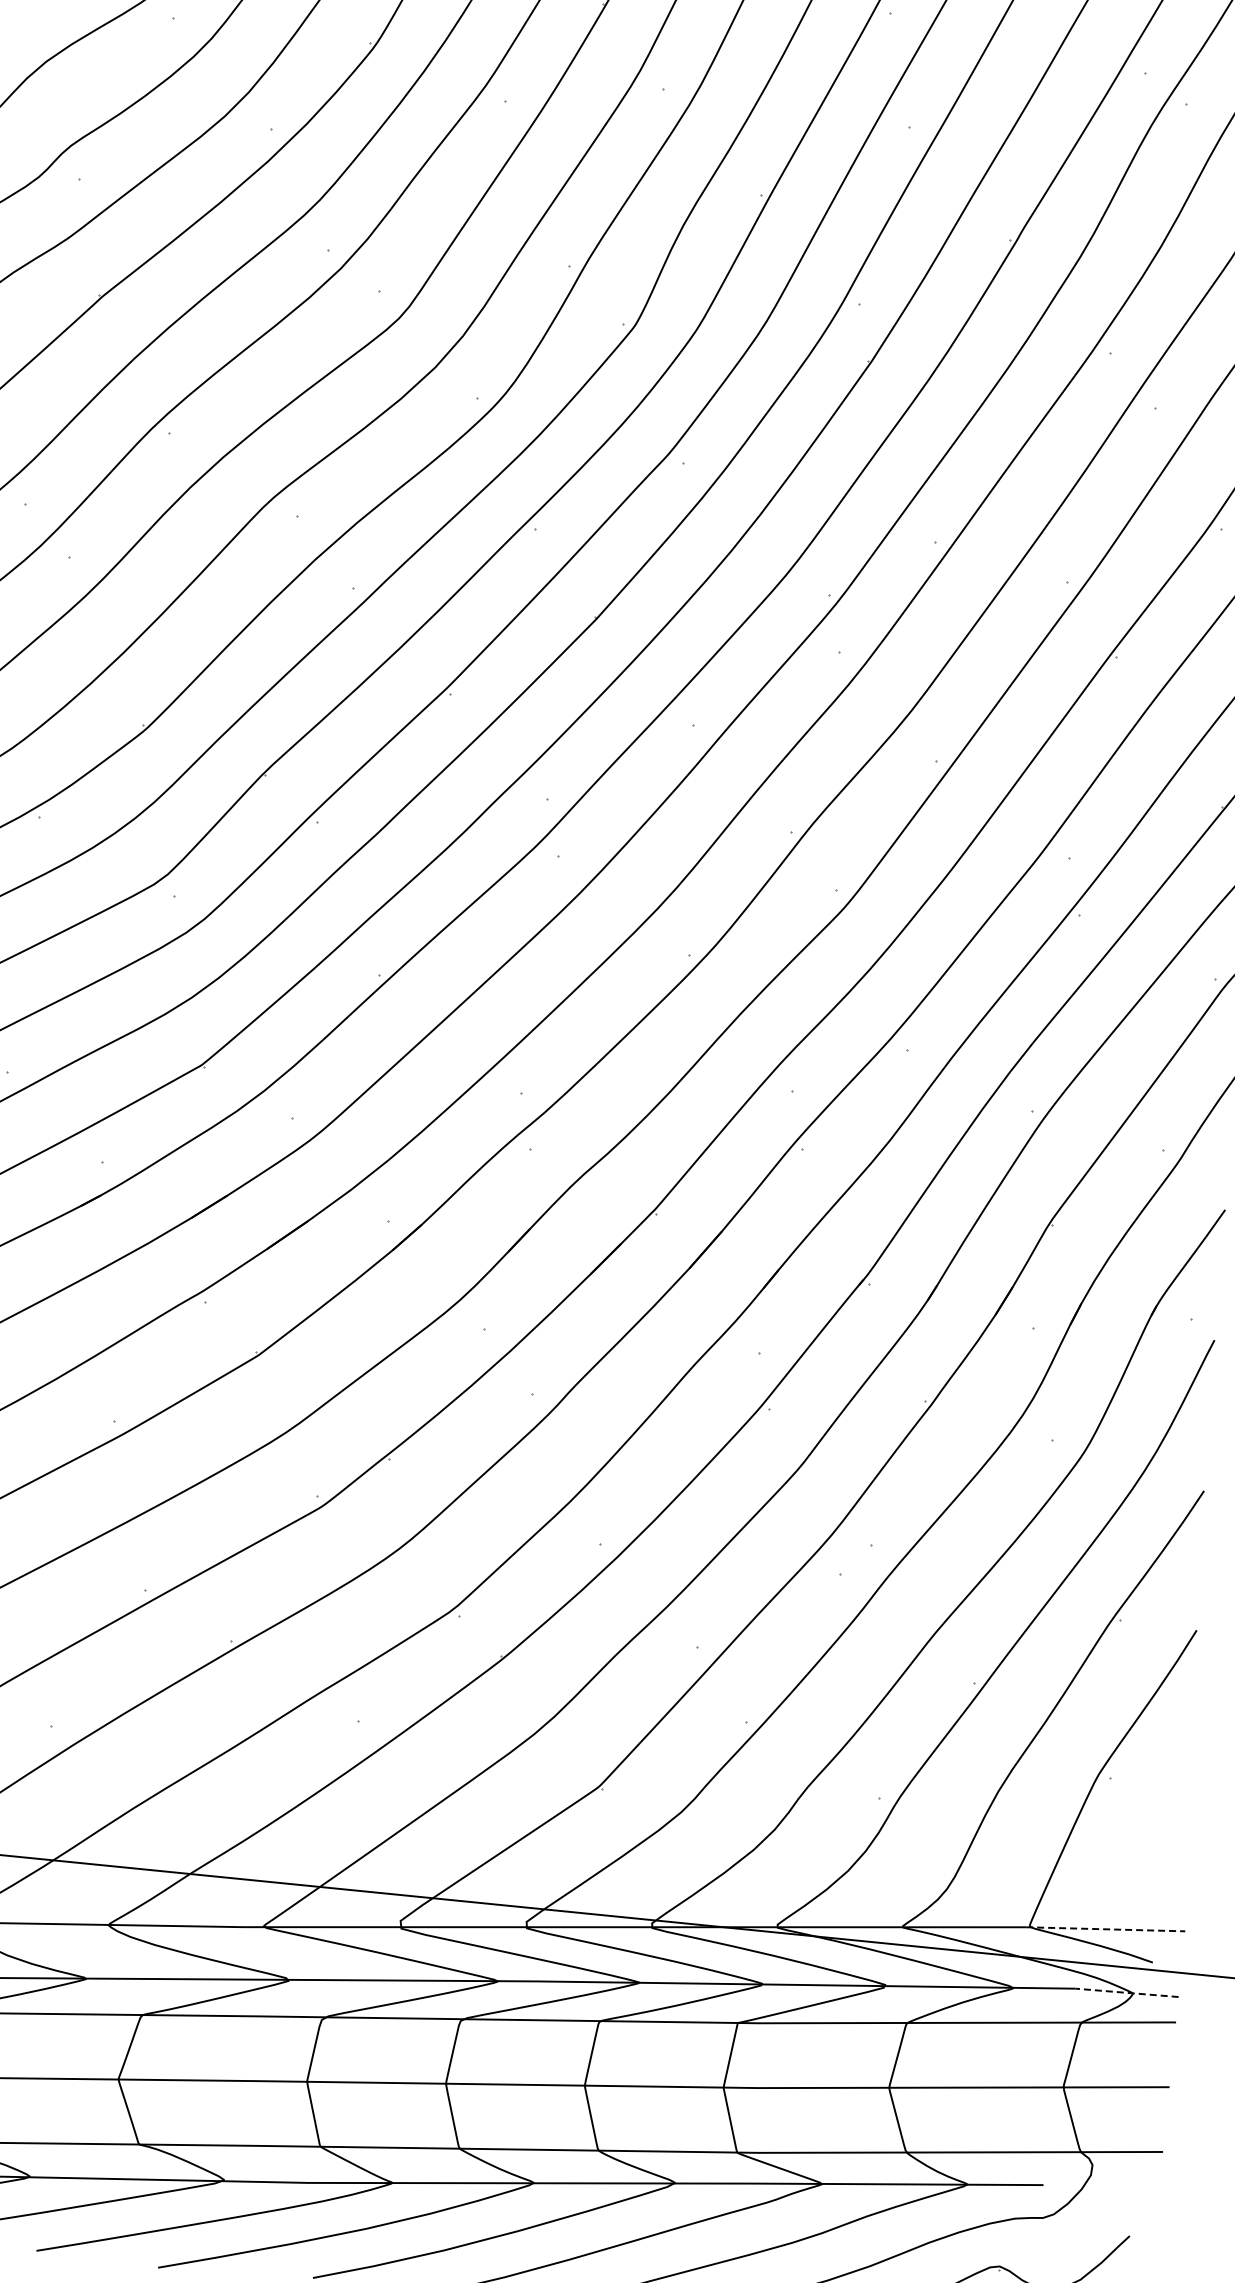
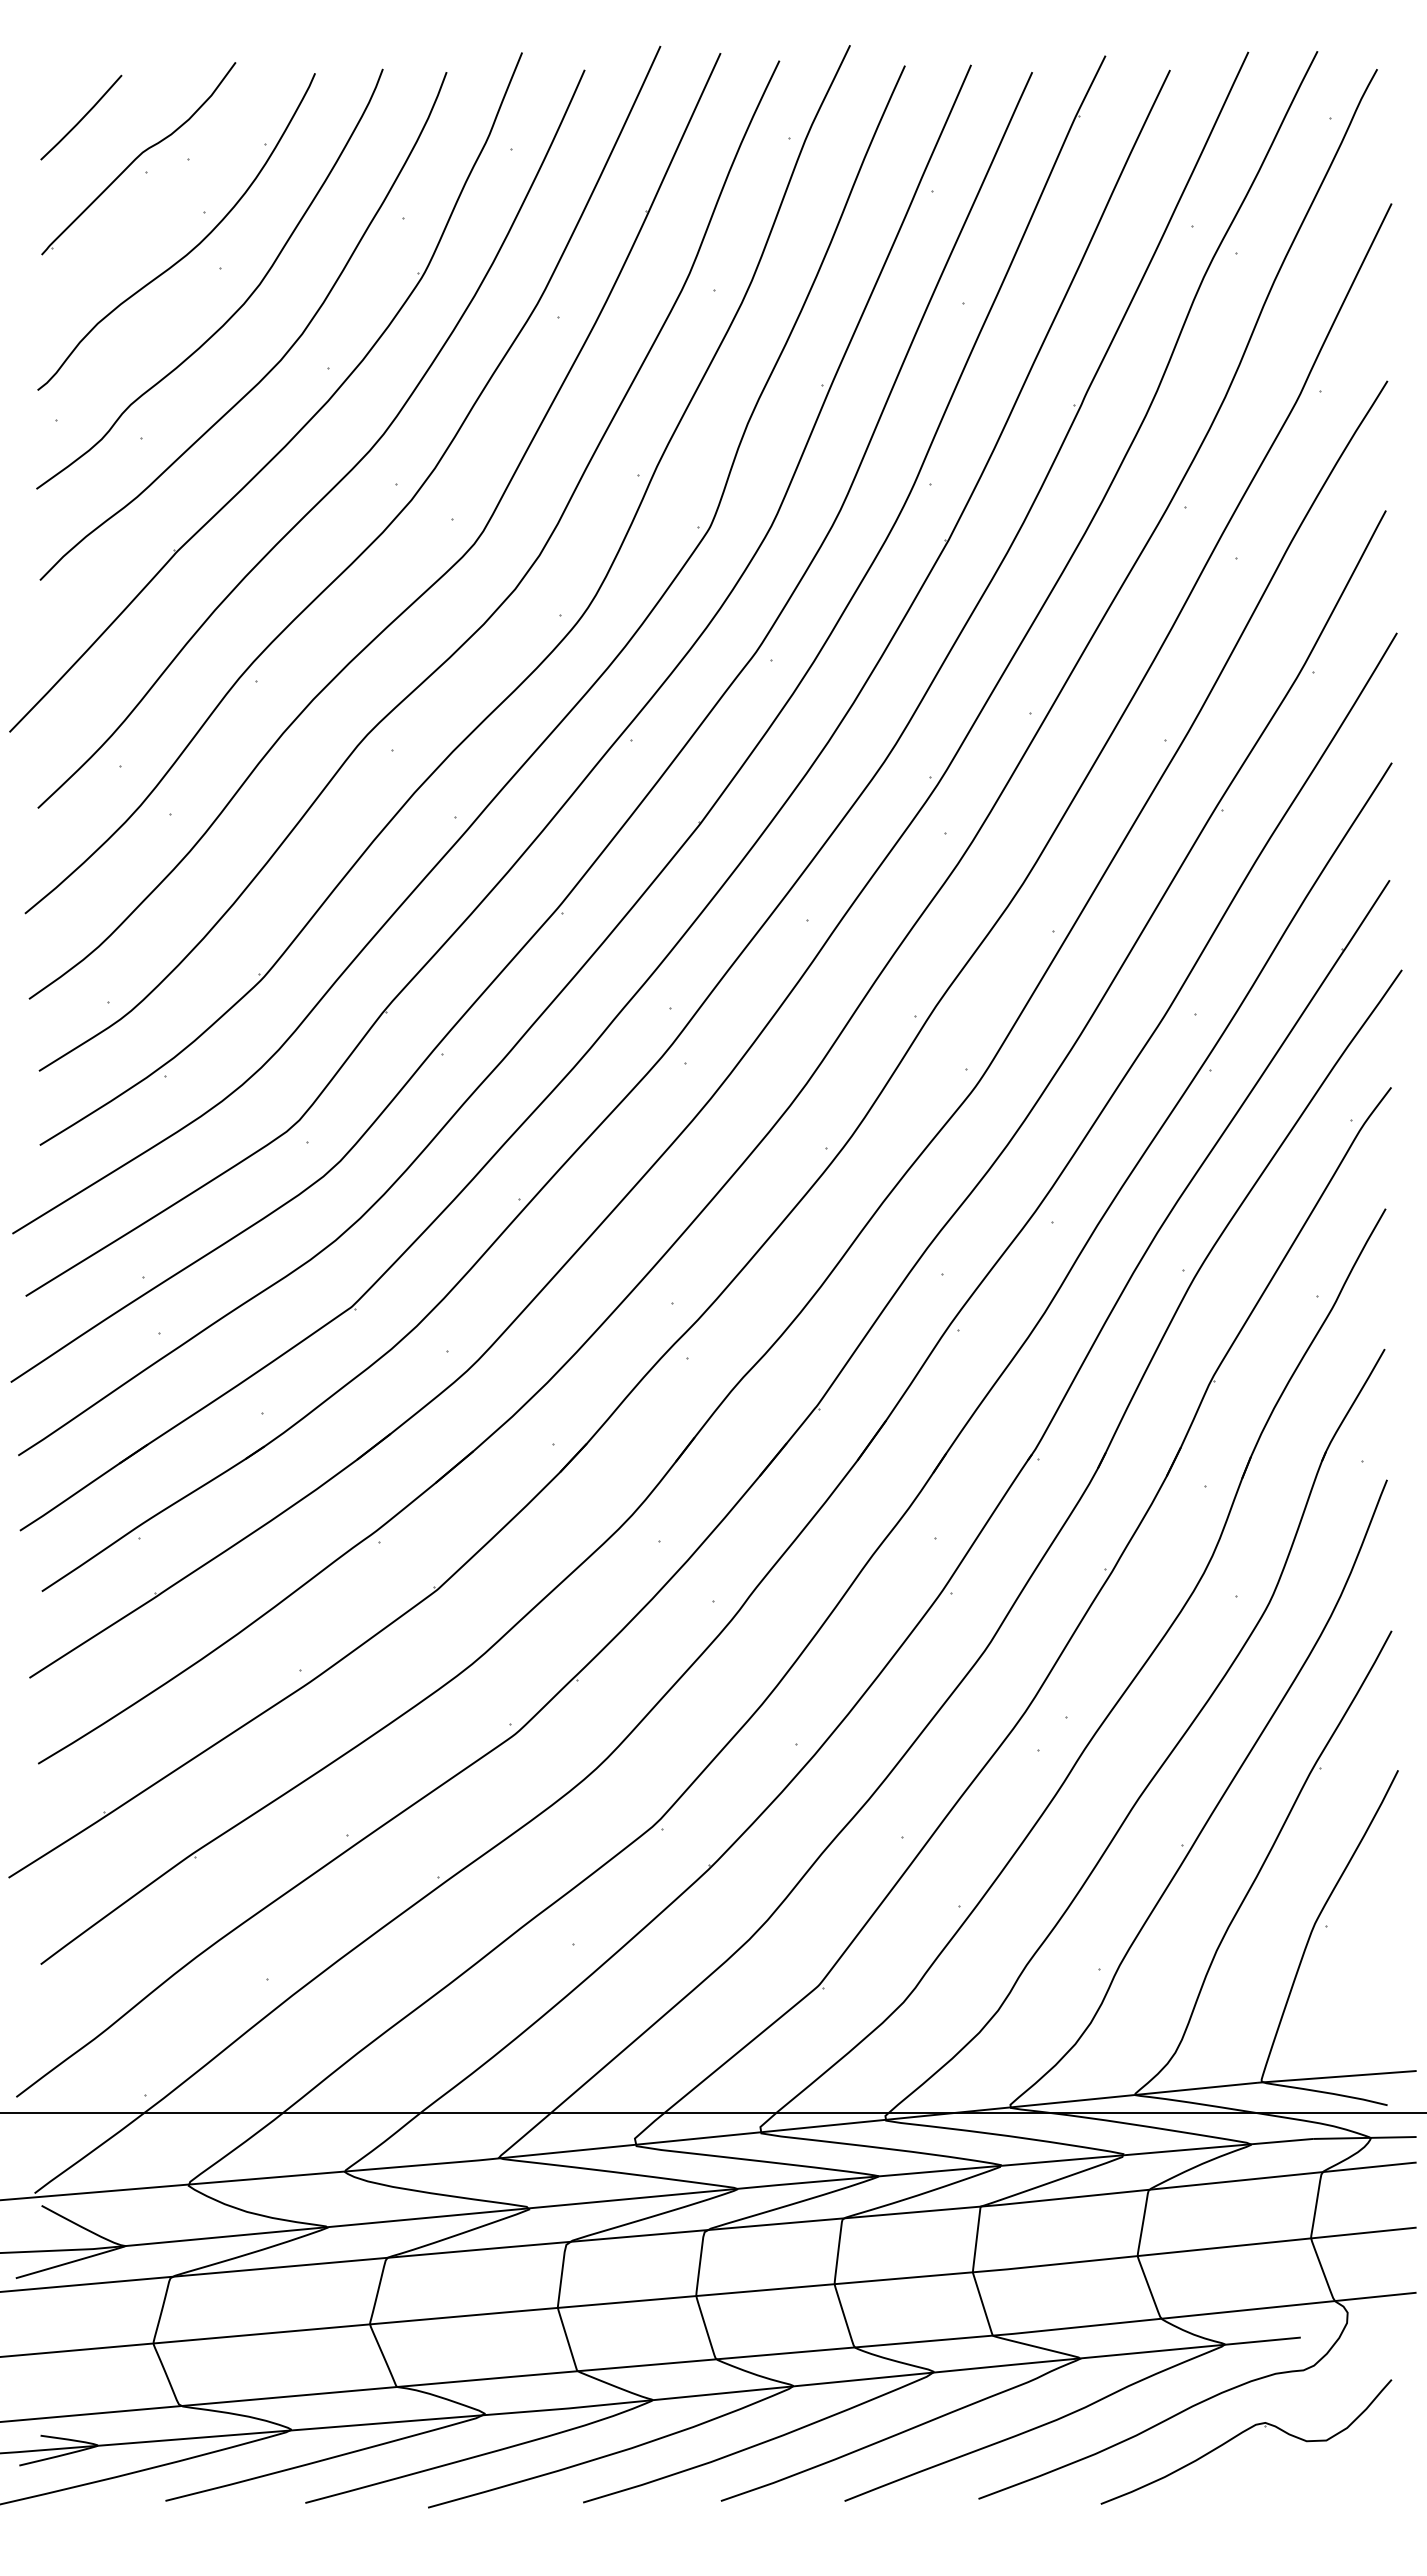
line: (1105, 1928) -> (1337, 2076), dashed -> solid
line: (1126, 1992) -> (1364, 2137), dashed -> solid

